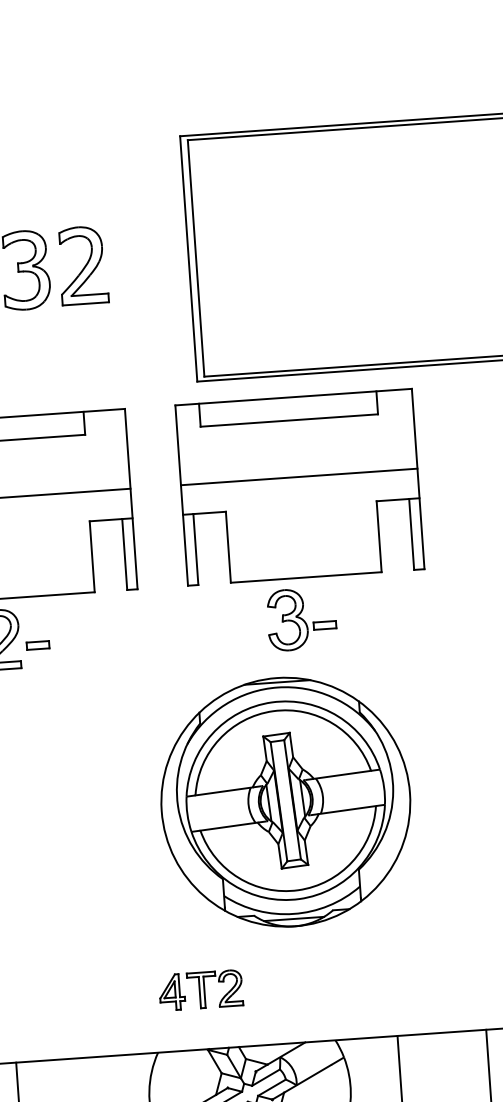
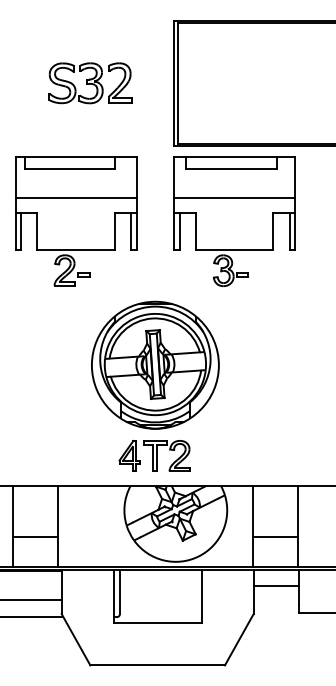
part: (301, 522) -> (234, 221), moved
part: (285, 800) -> (155, 364), moved
part: (200, 989) -> (154, 455), size x1.67

